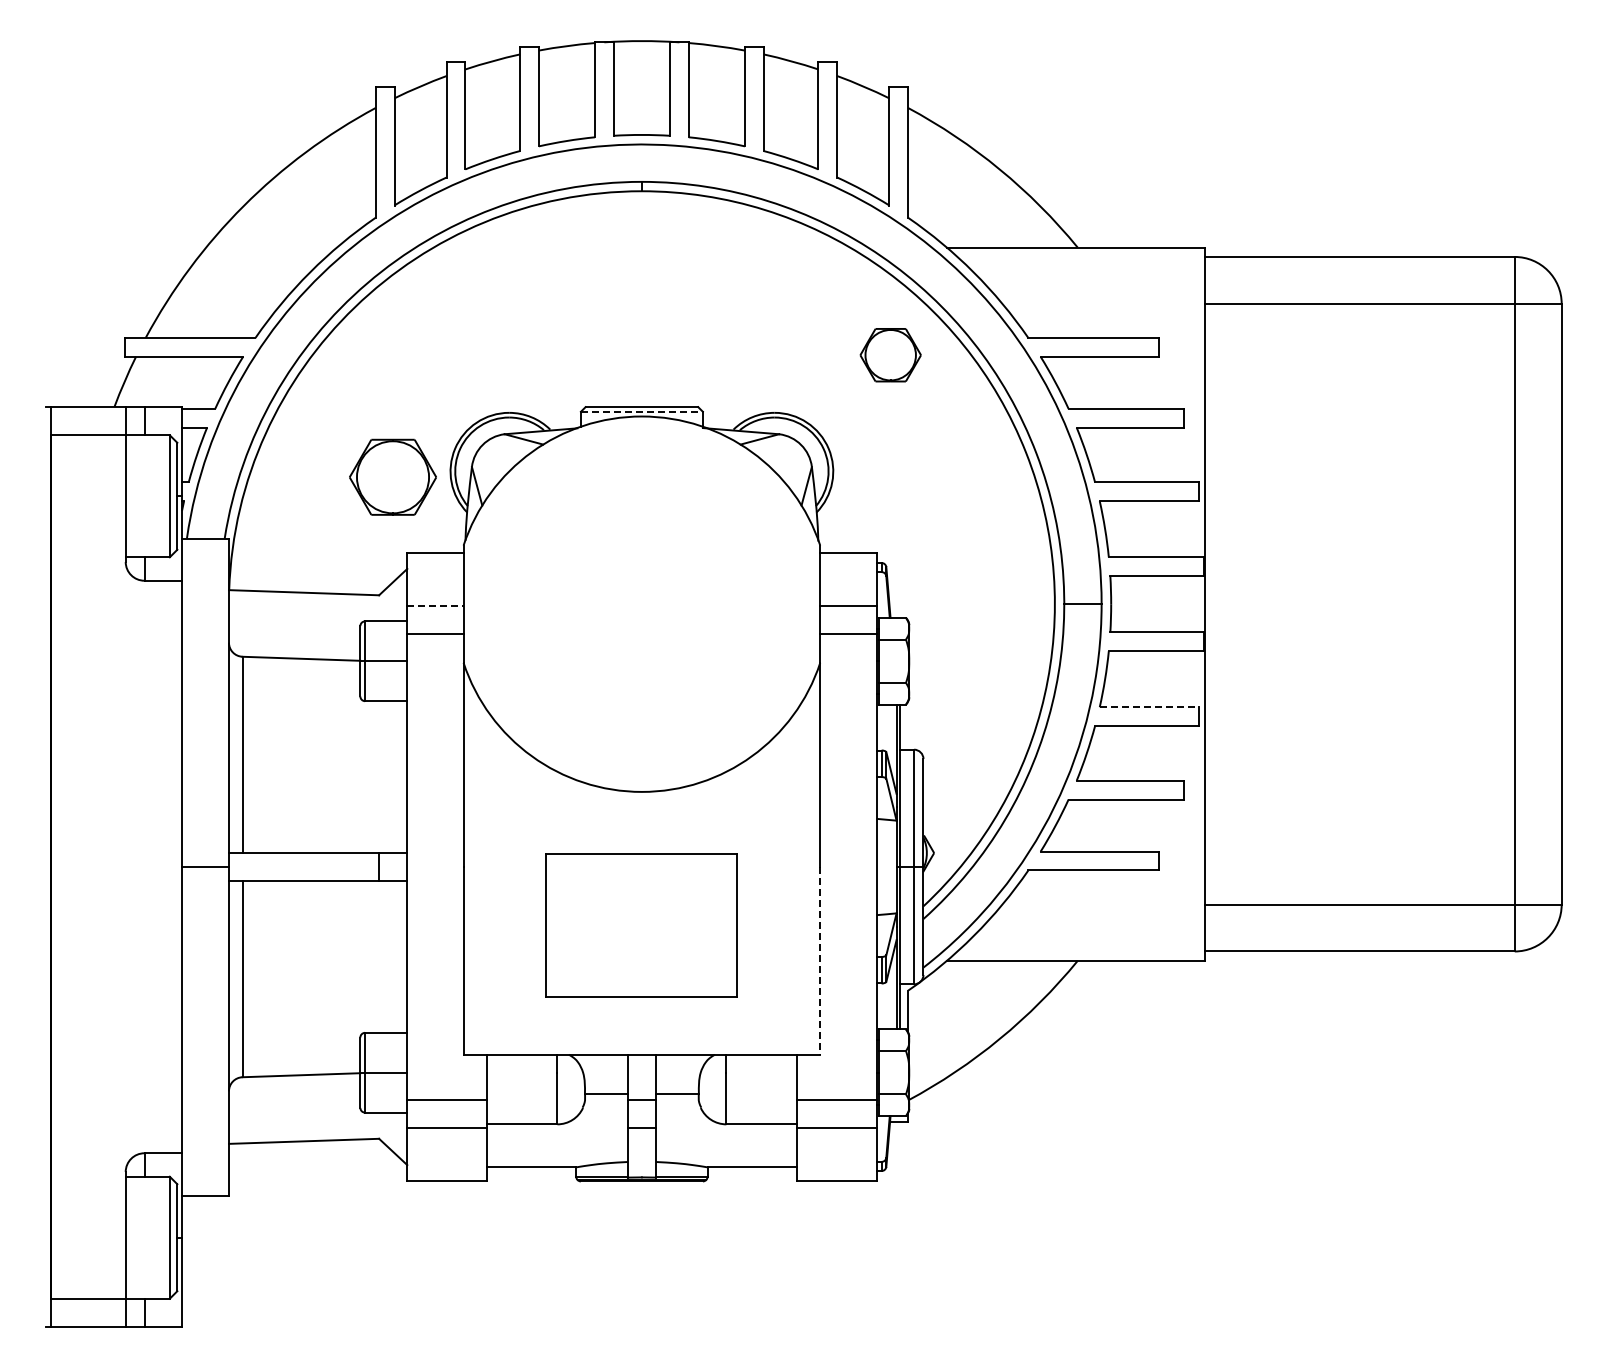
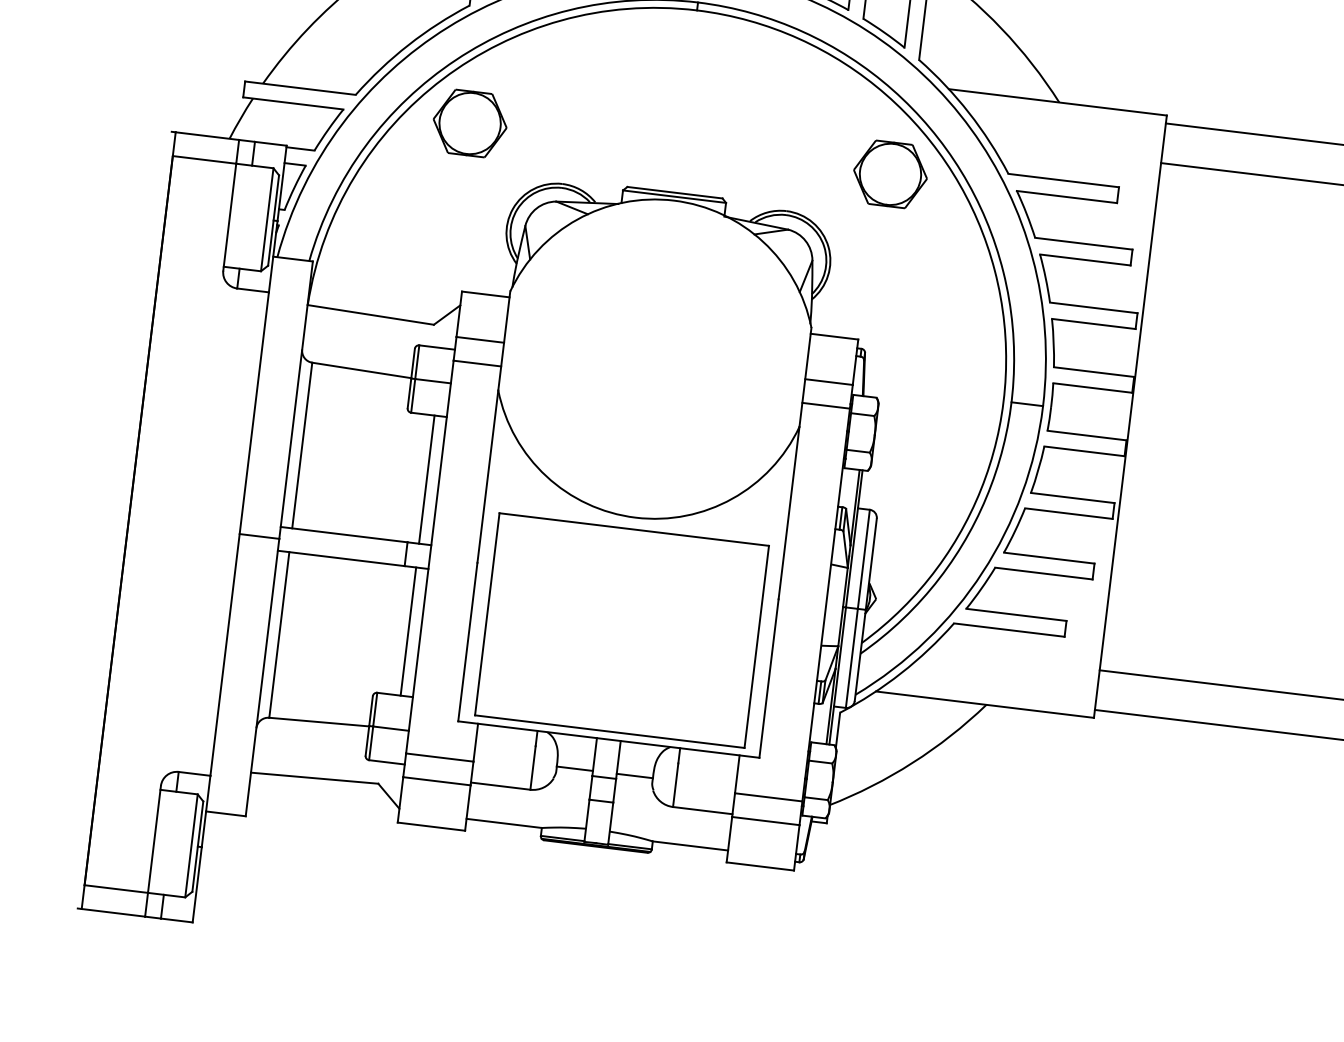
part: (890, 354) -> (890, 173), size x1.43
line: (642, 411) -> (675, 196), dashed -> solid
part: (392, 476) -> (469, 122), moved
line: (435, 606) -> (480, 339), dashed -> solid
line: (1149, 707) -> (1072, 498), dashed -> solid
line: (392, 776) -> (426, 479), added
part: (641, 925) -> (621, 630), size x1.67
line: (392, 956) -> (408, 631), added
line: (820, 960) -> (769, 678), dashed -> solid

